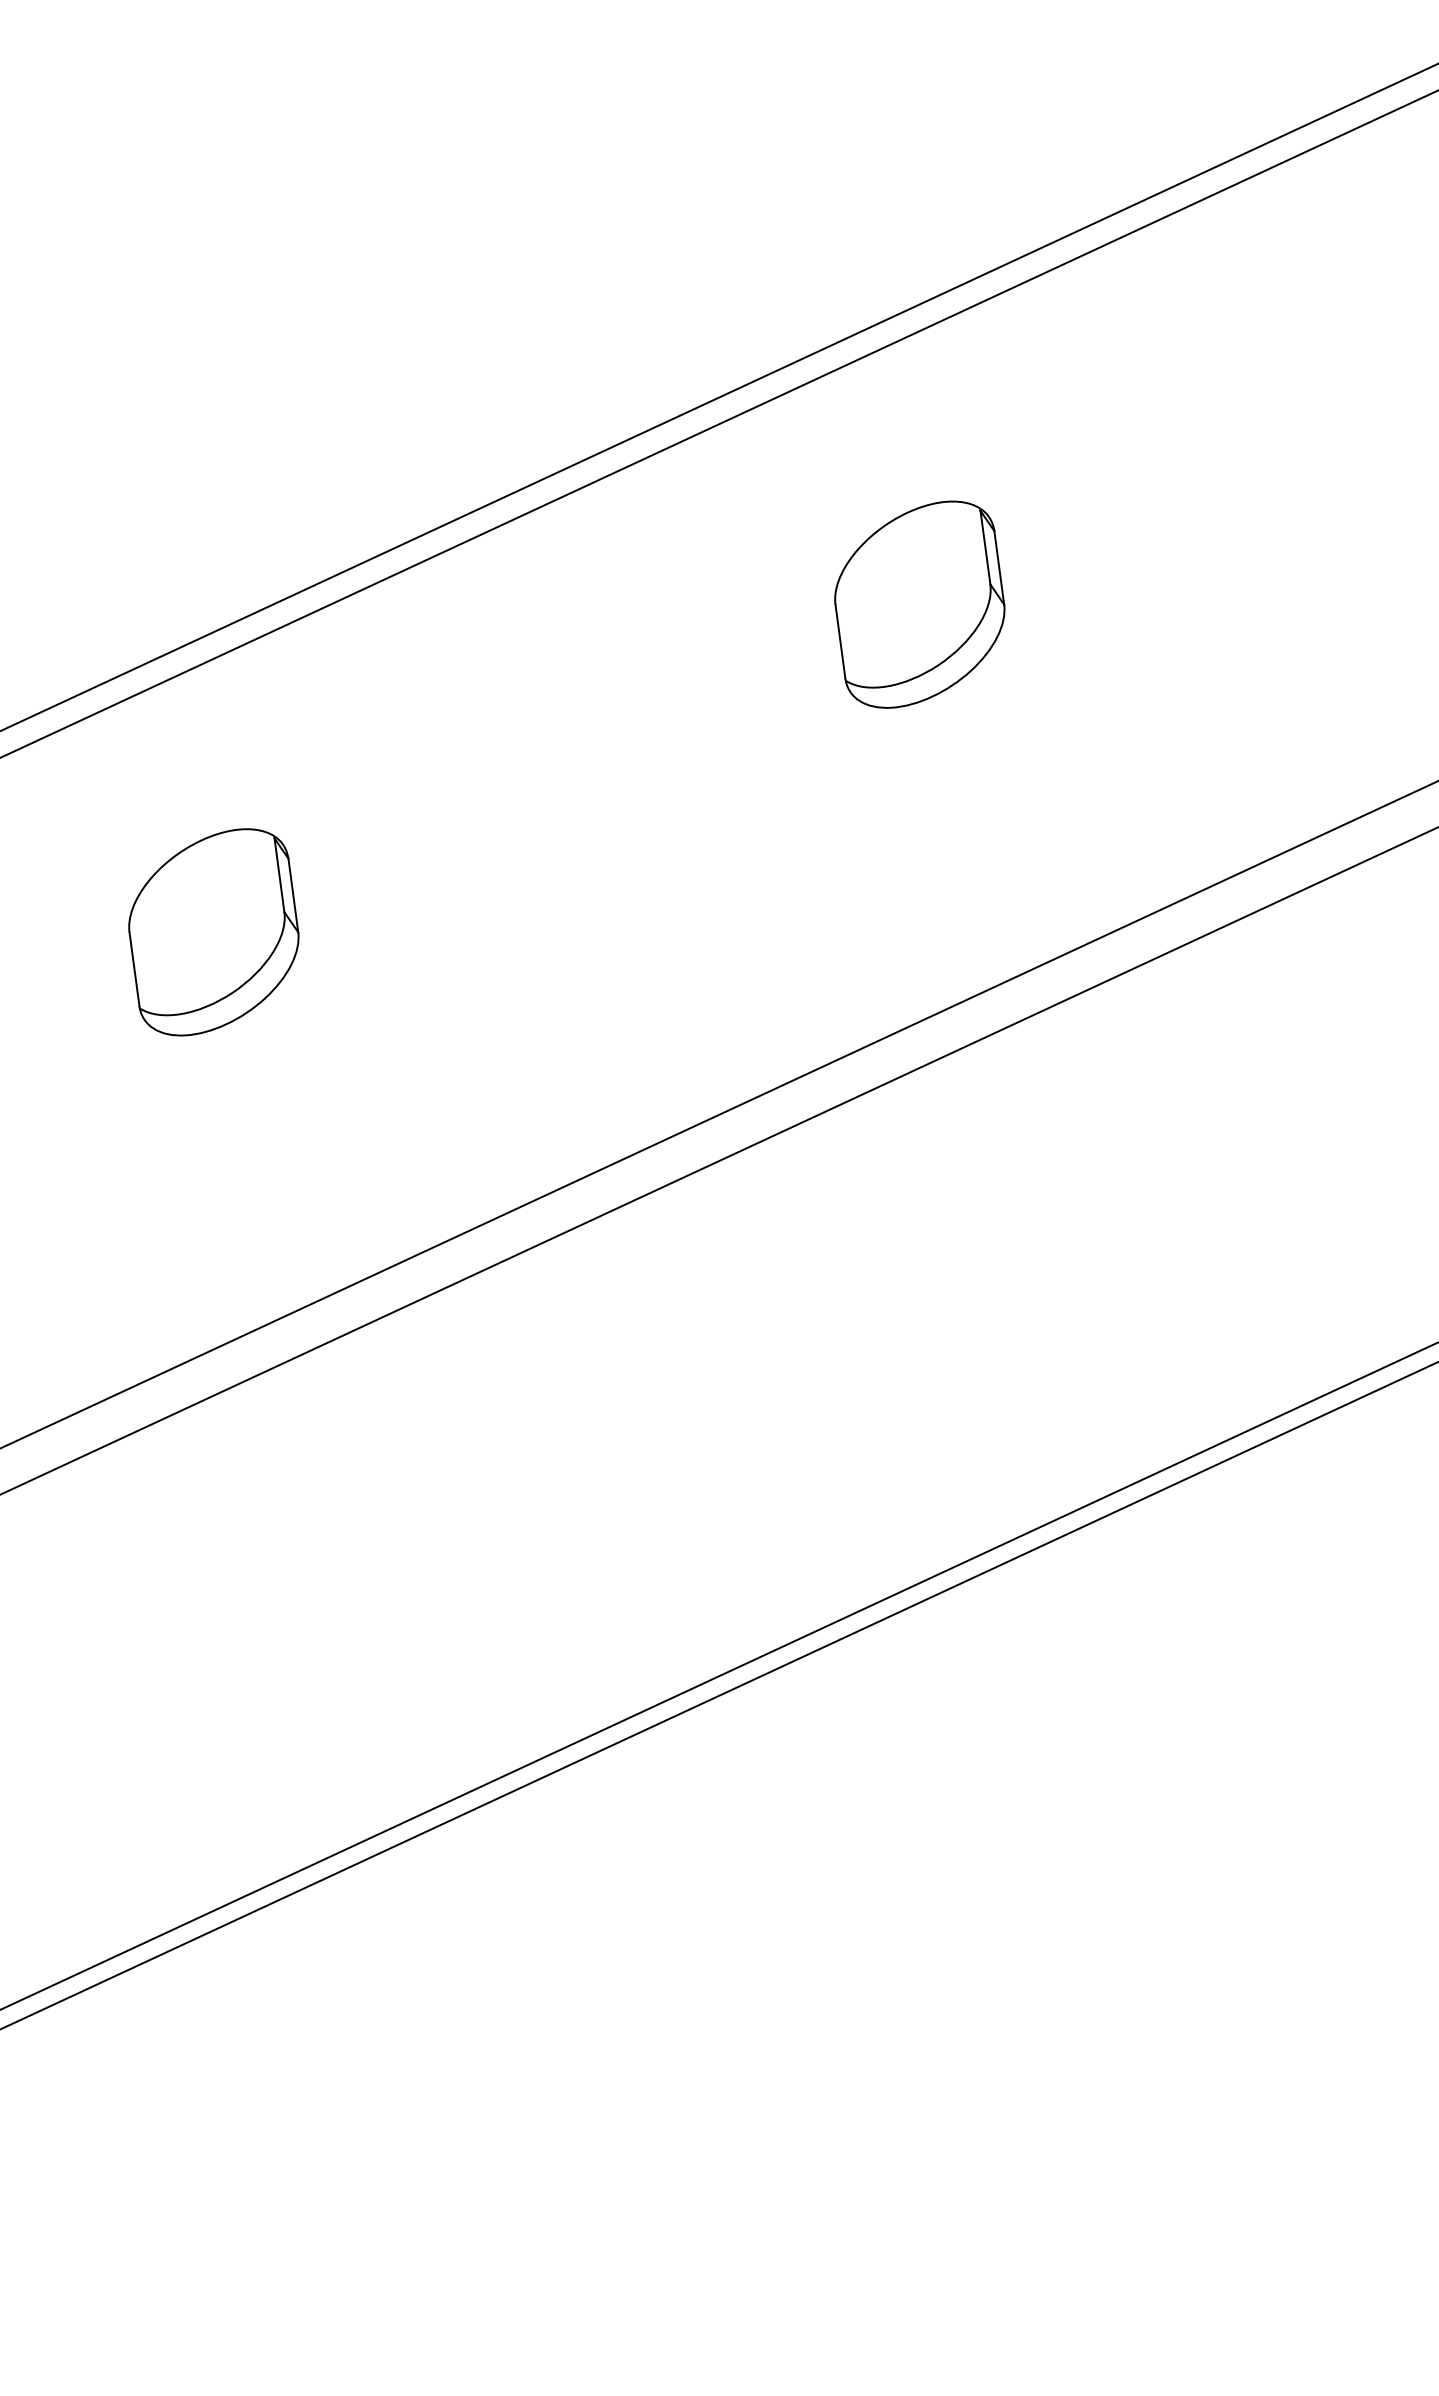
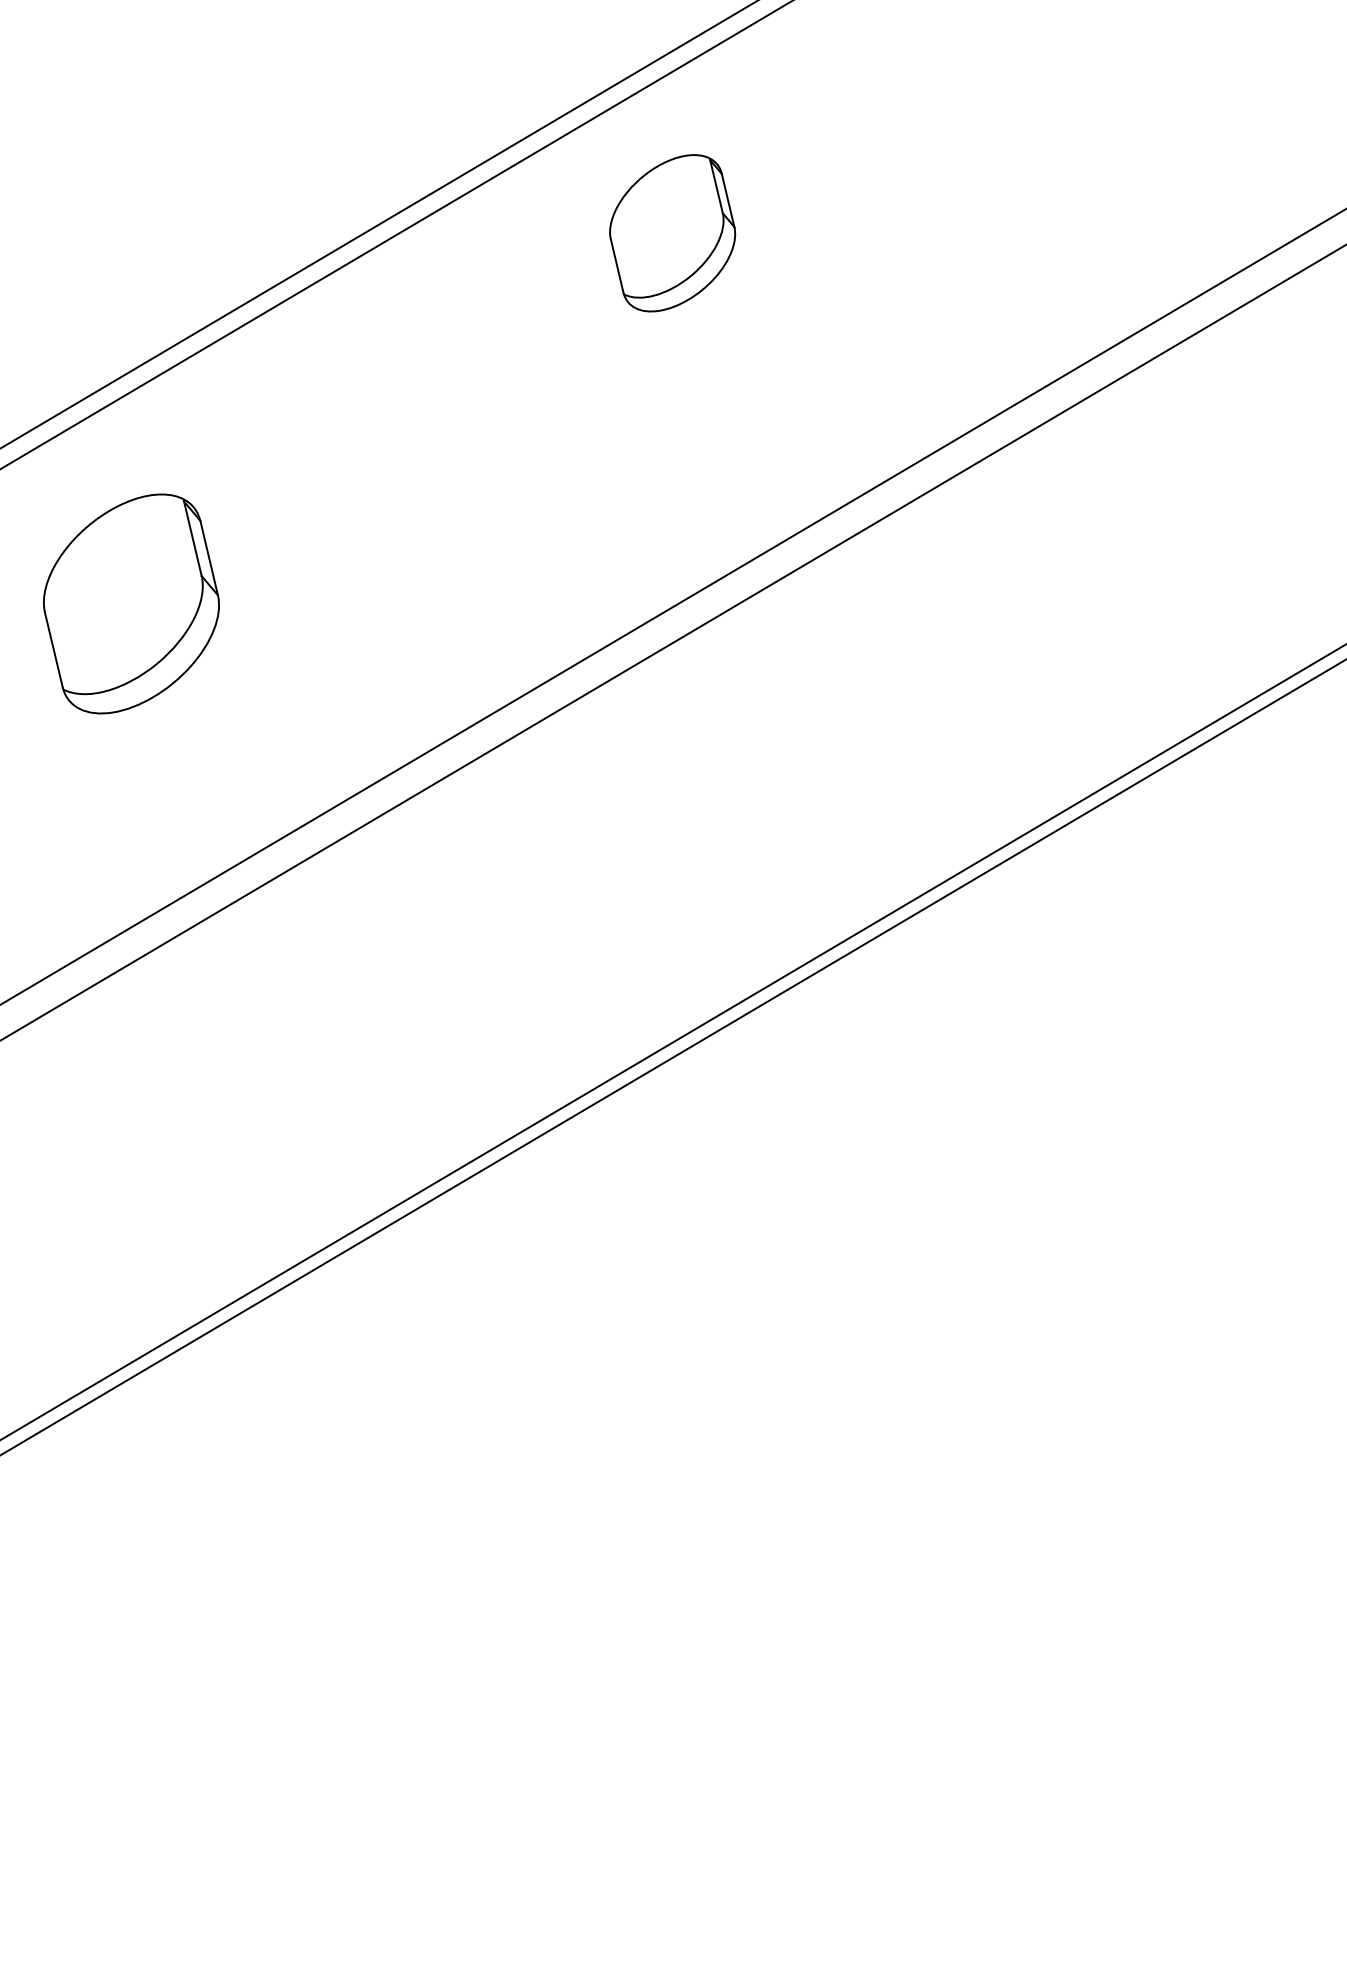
part: (919, 604) -> (672, 233), moved
part: (213, 931) -> (131, 603), size x1.4

